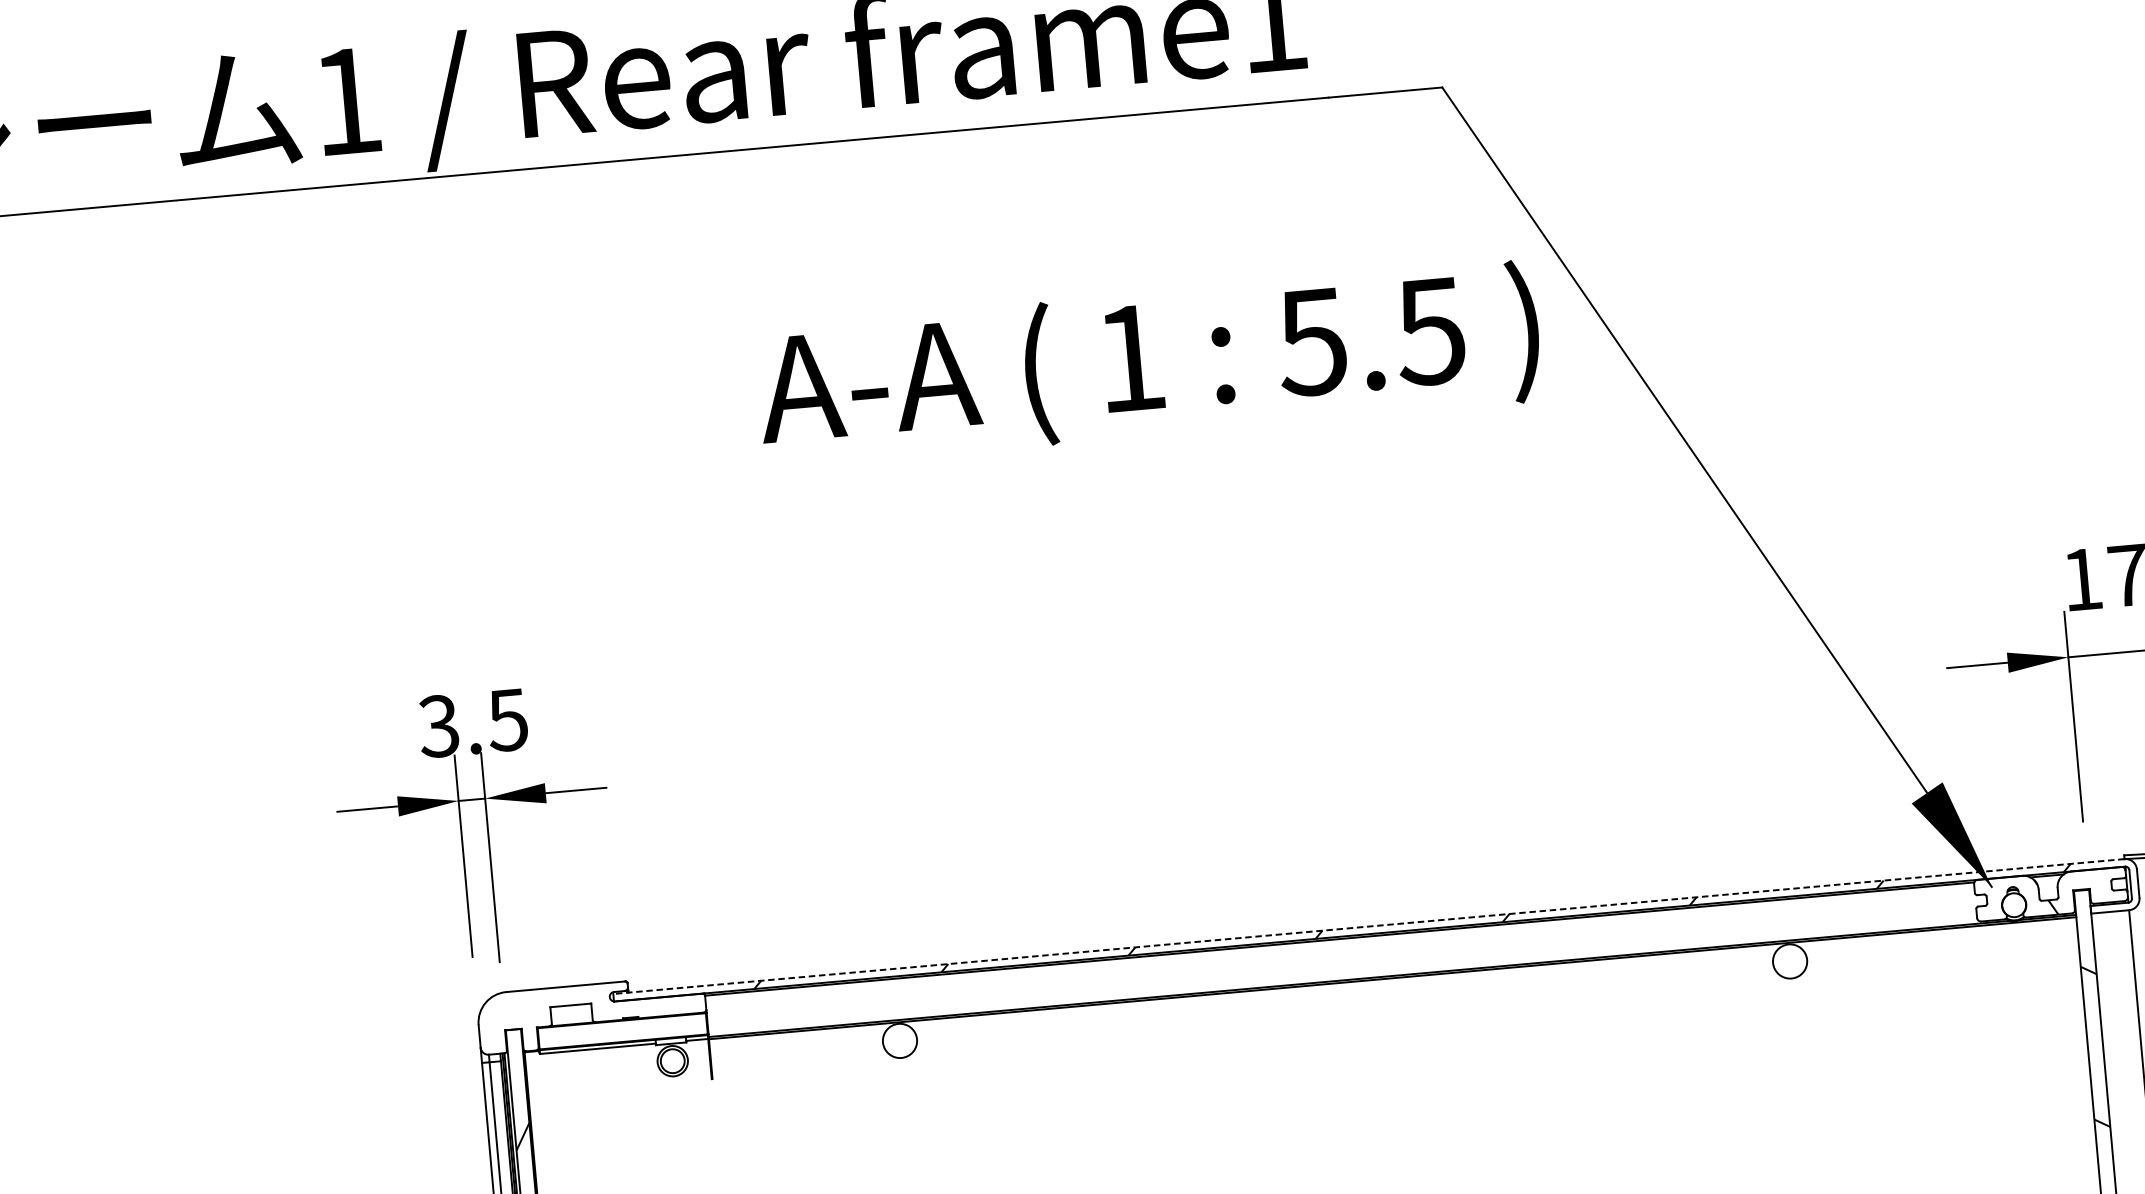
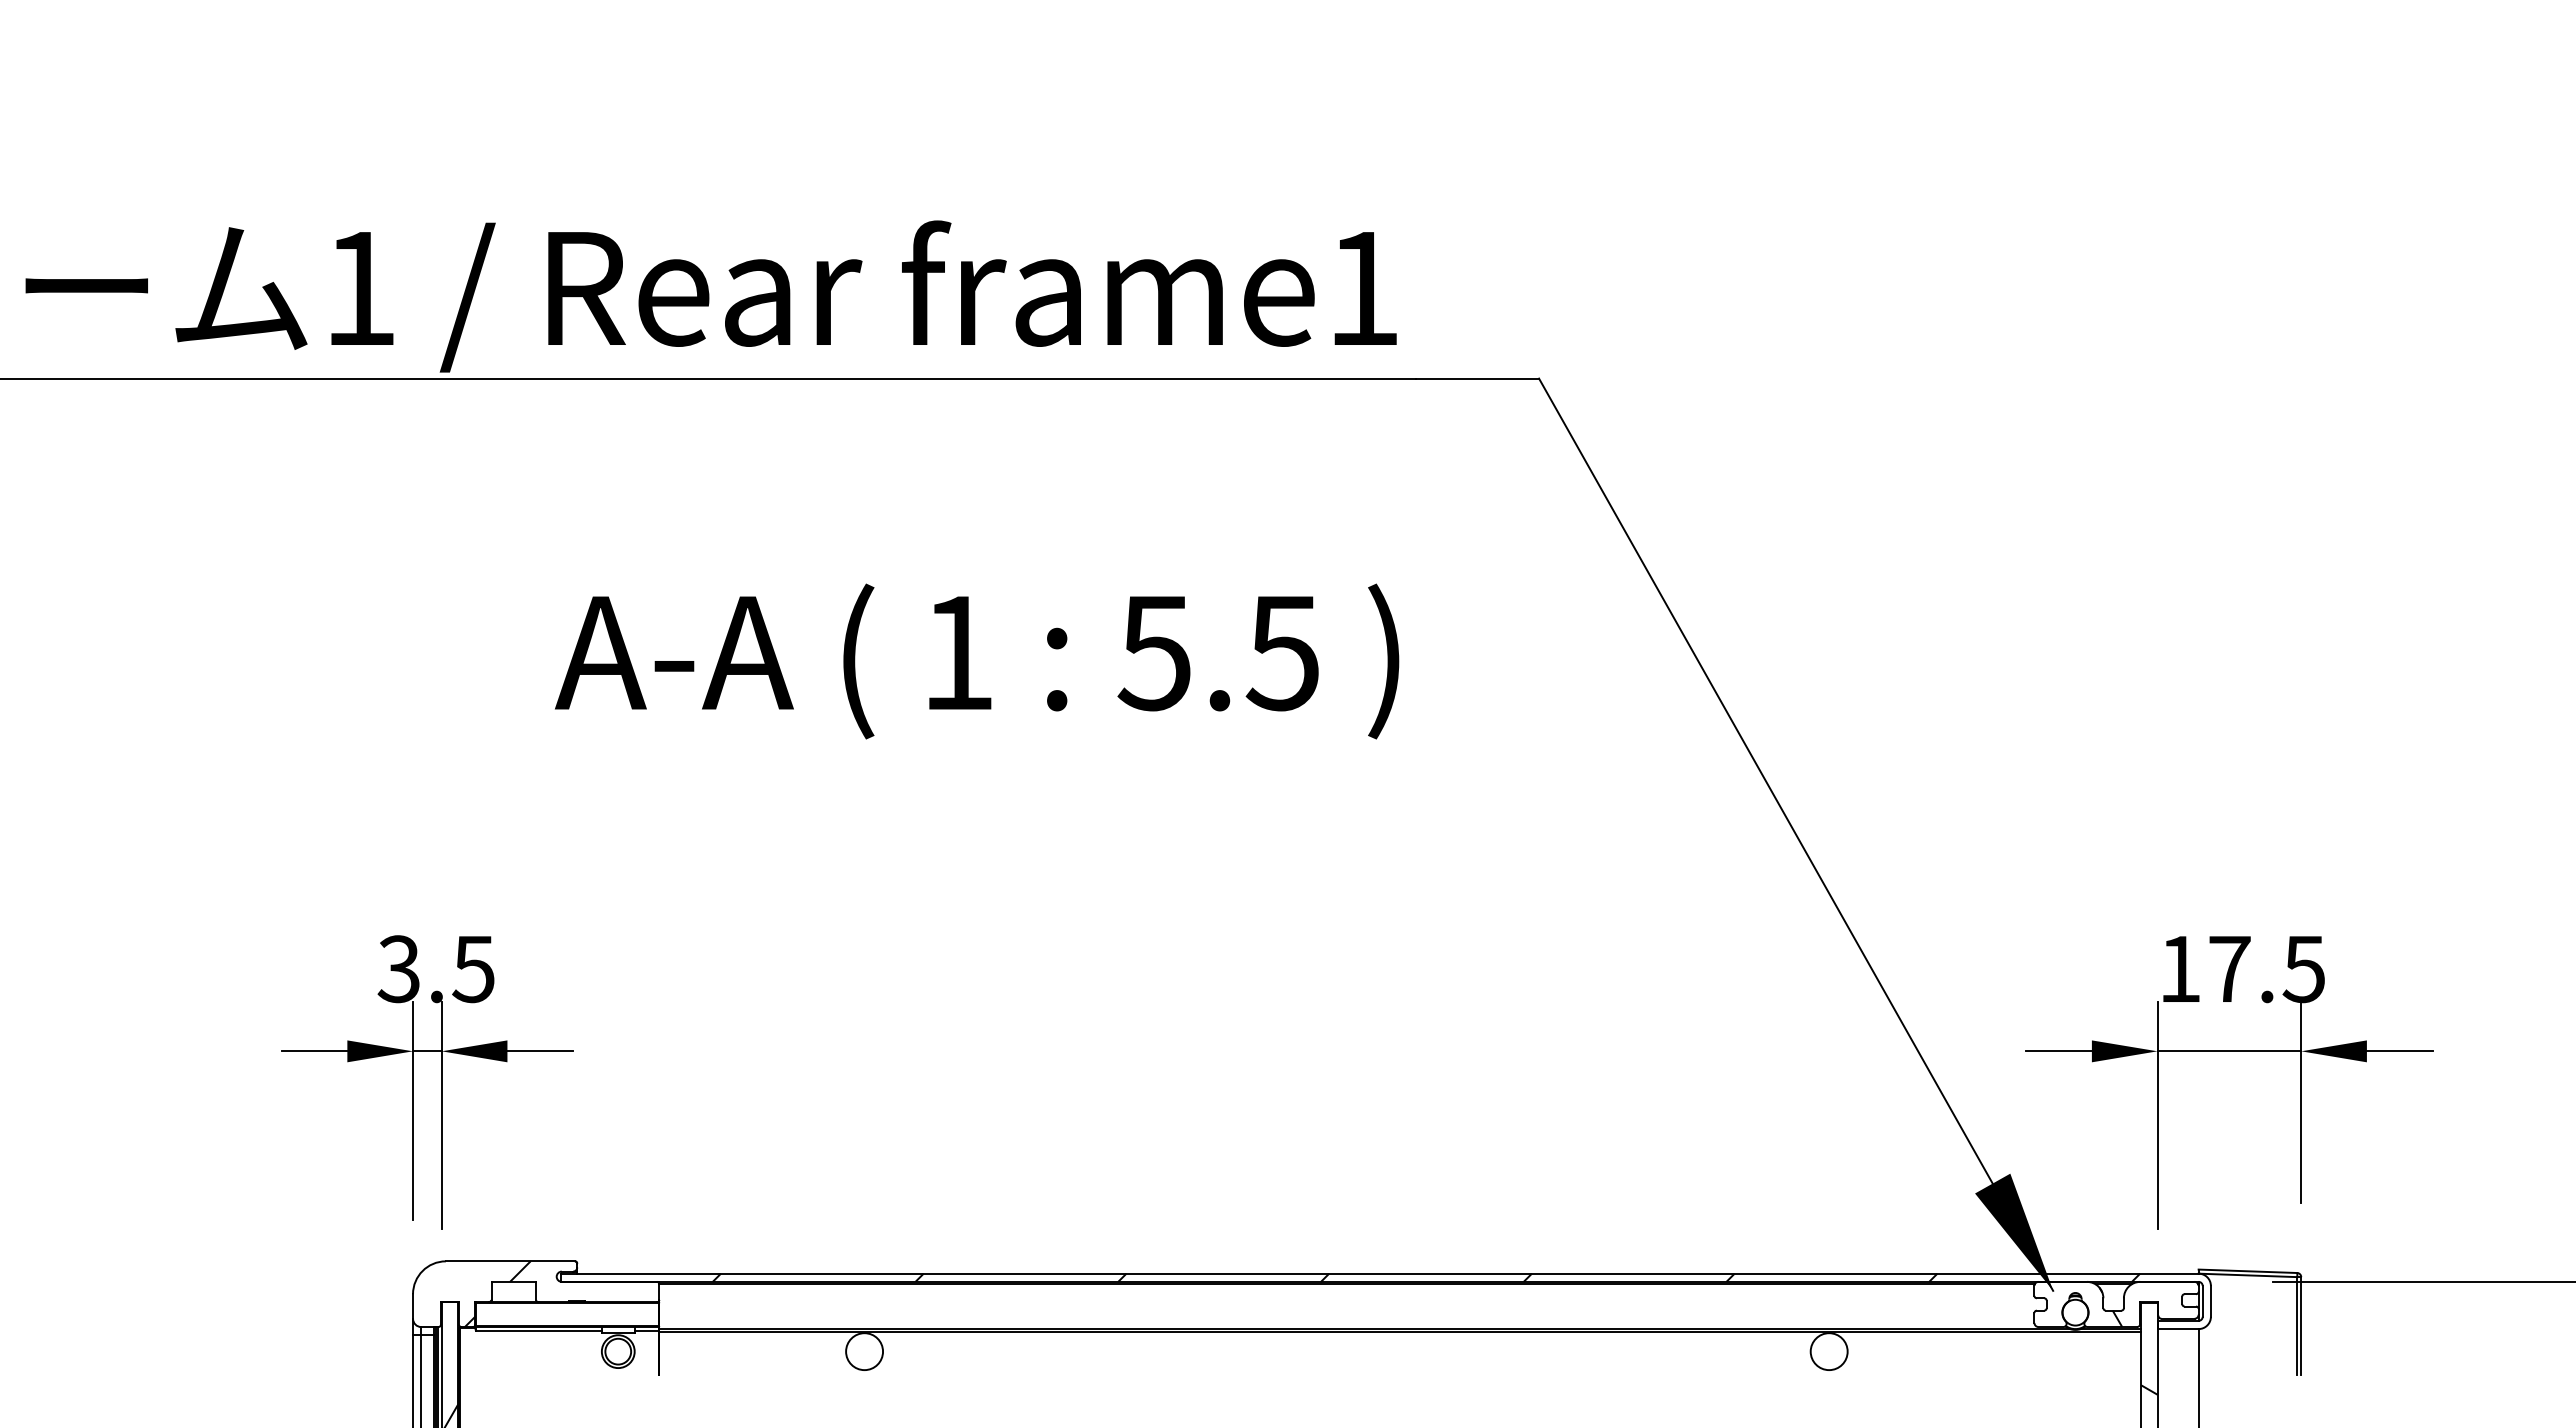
text: (1149, 364) -> (977, 661), moved
line: (1368, 926) -> (1379, 1273), dashed -> solid
hatch: (556, 1018) -> (497, 1294), added

